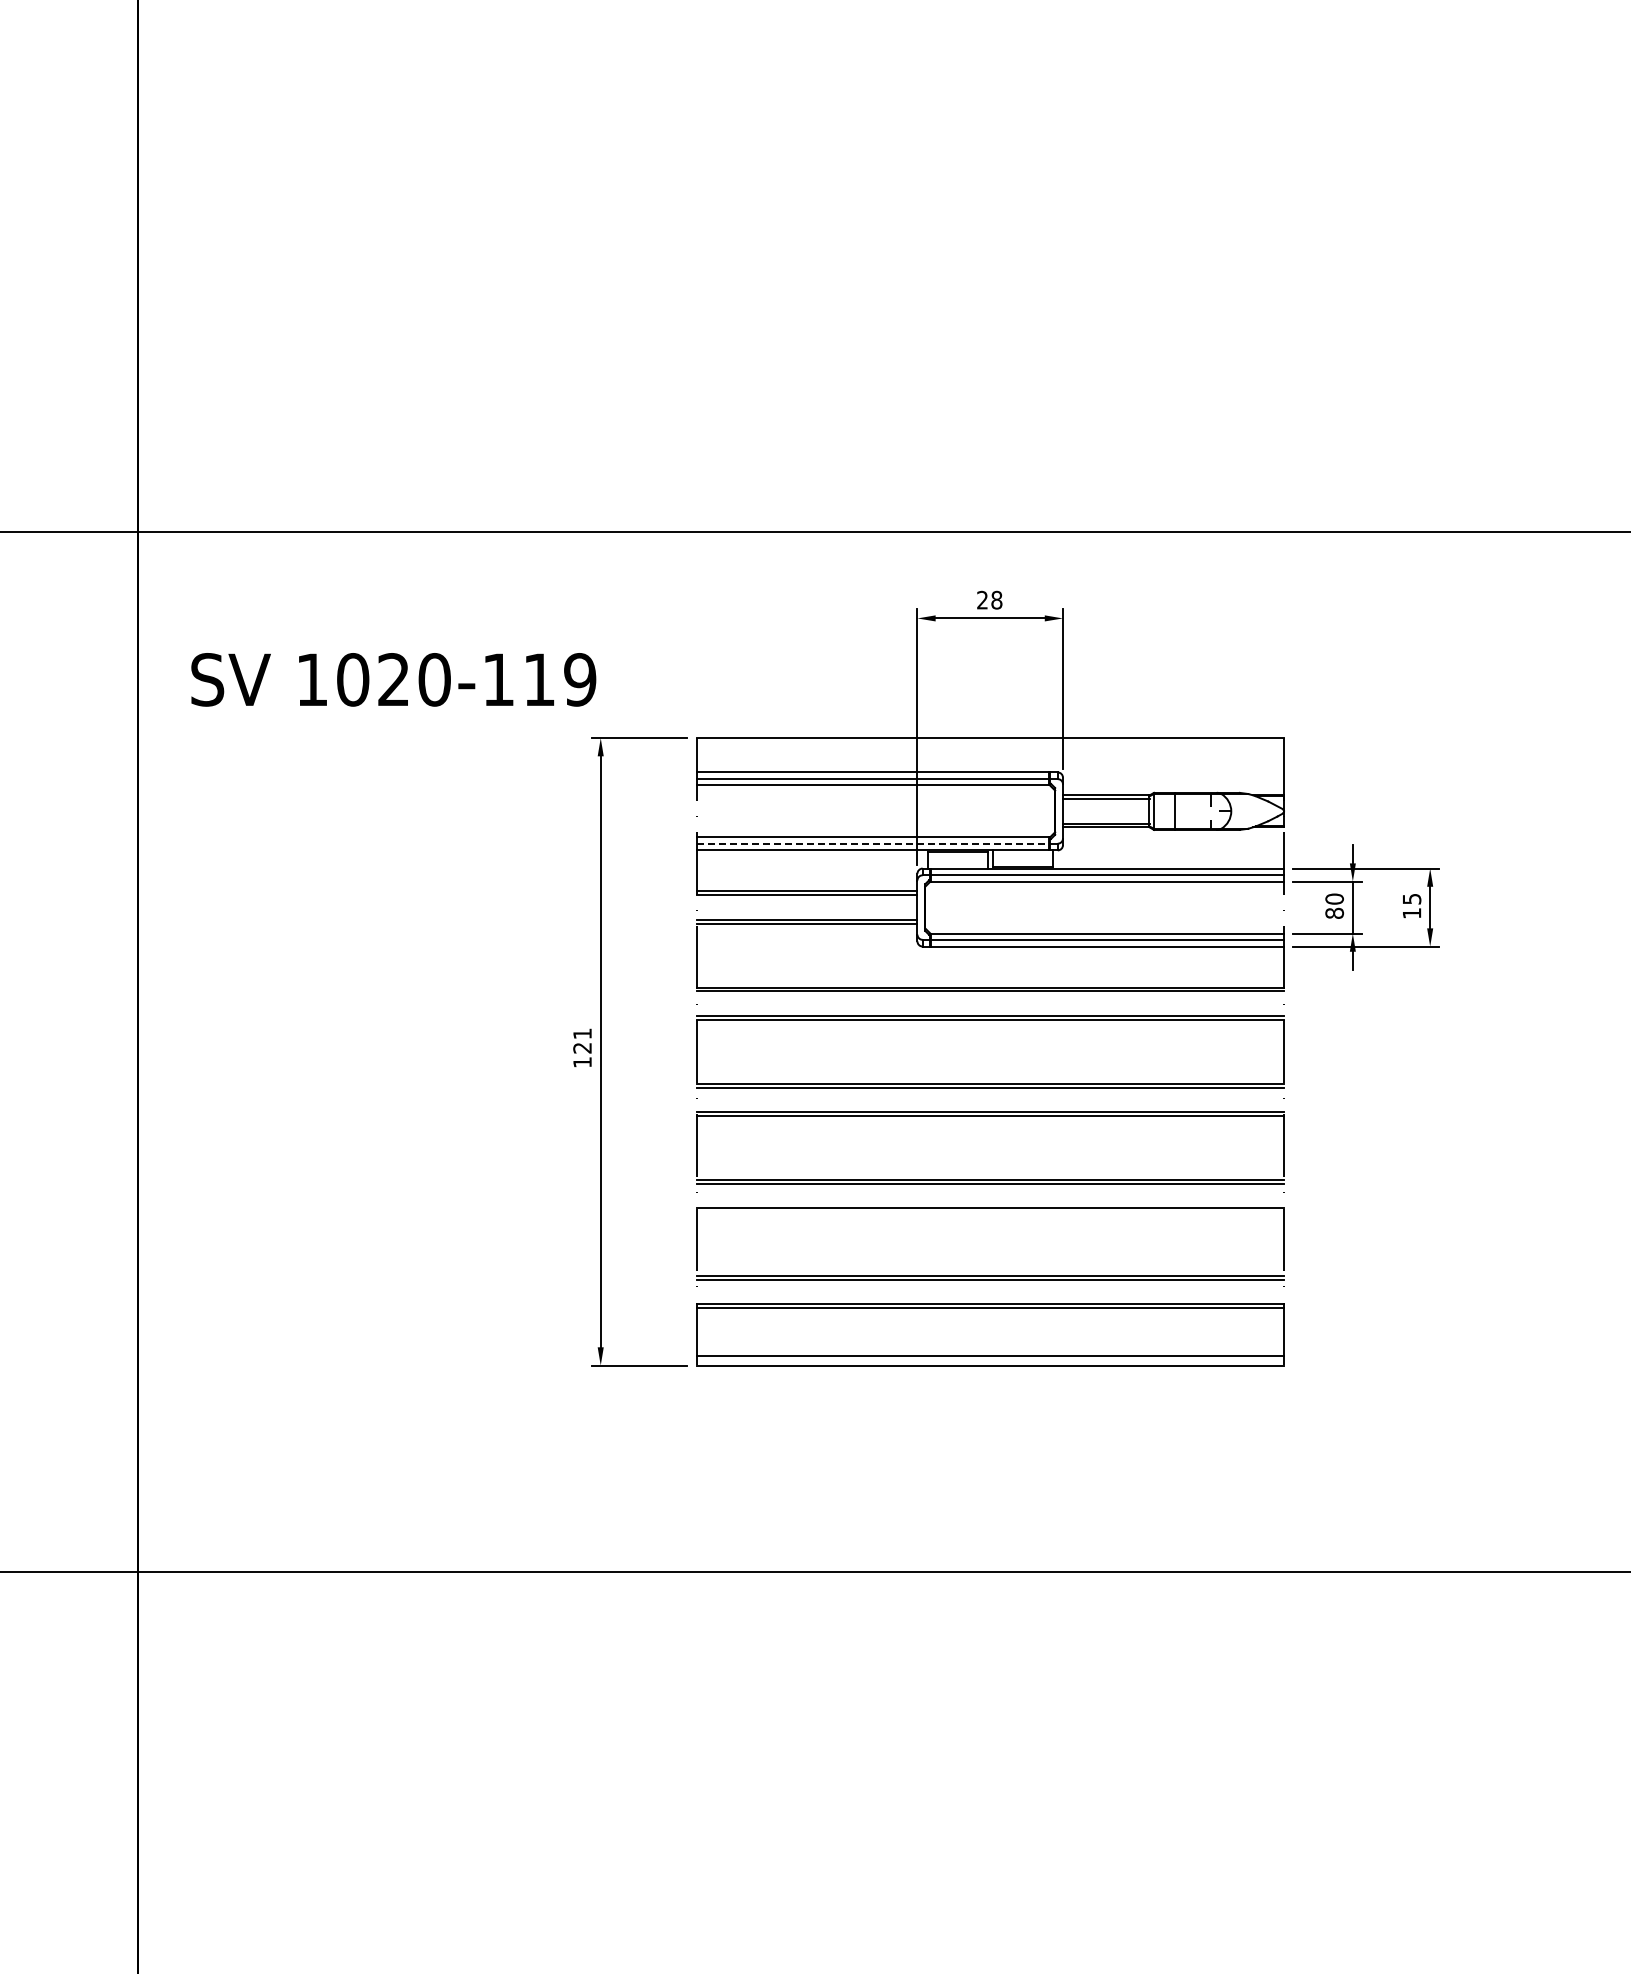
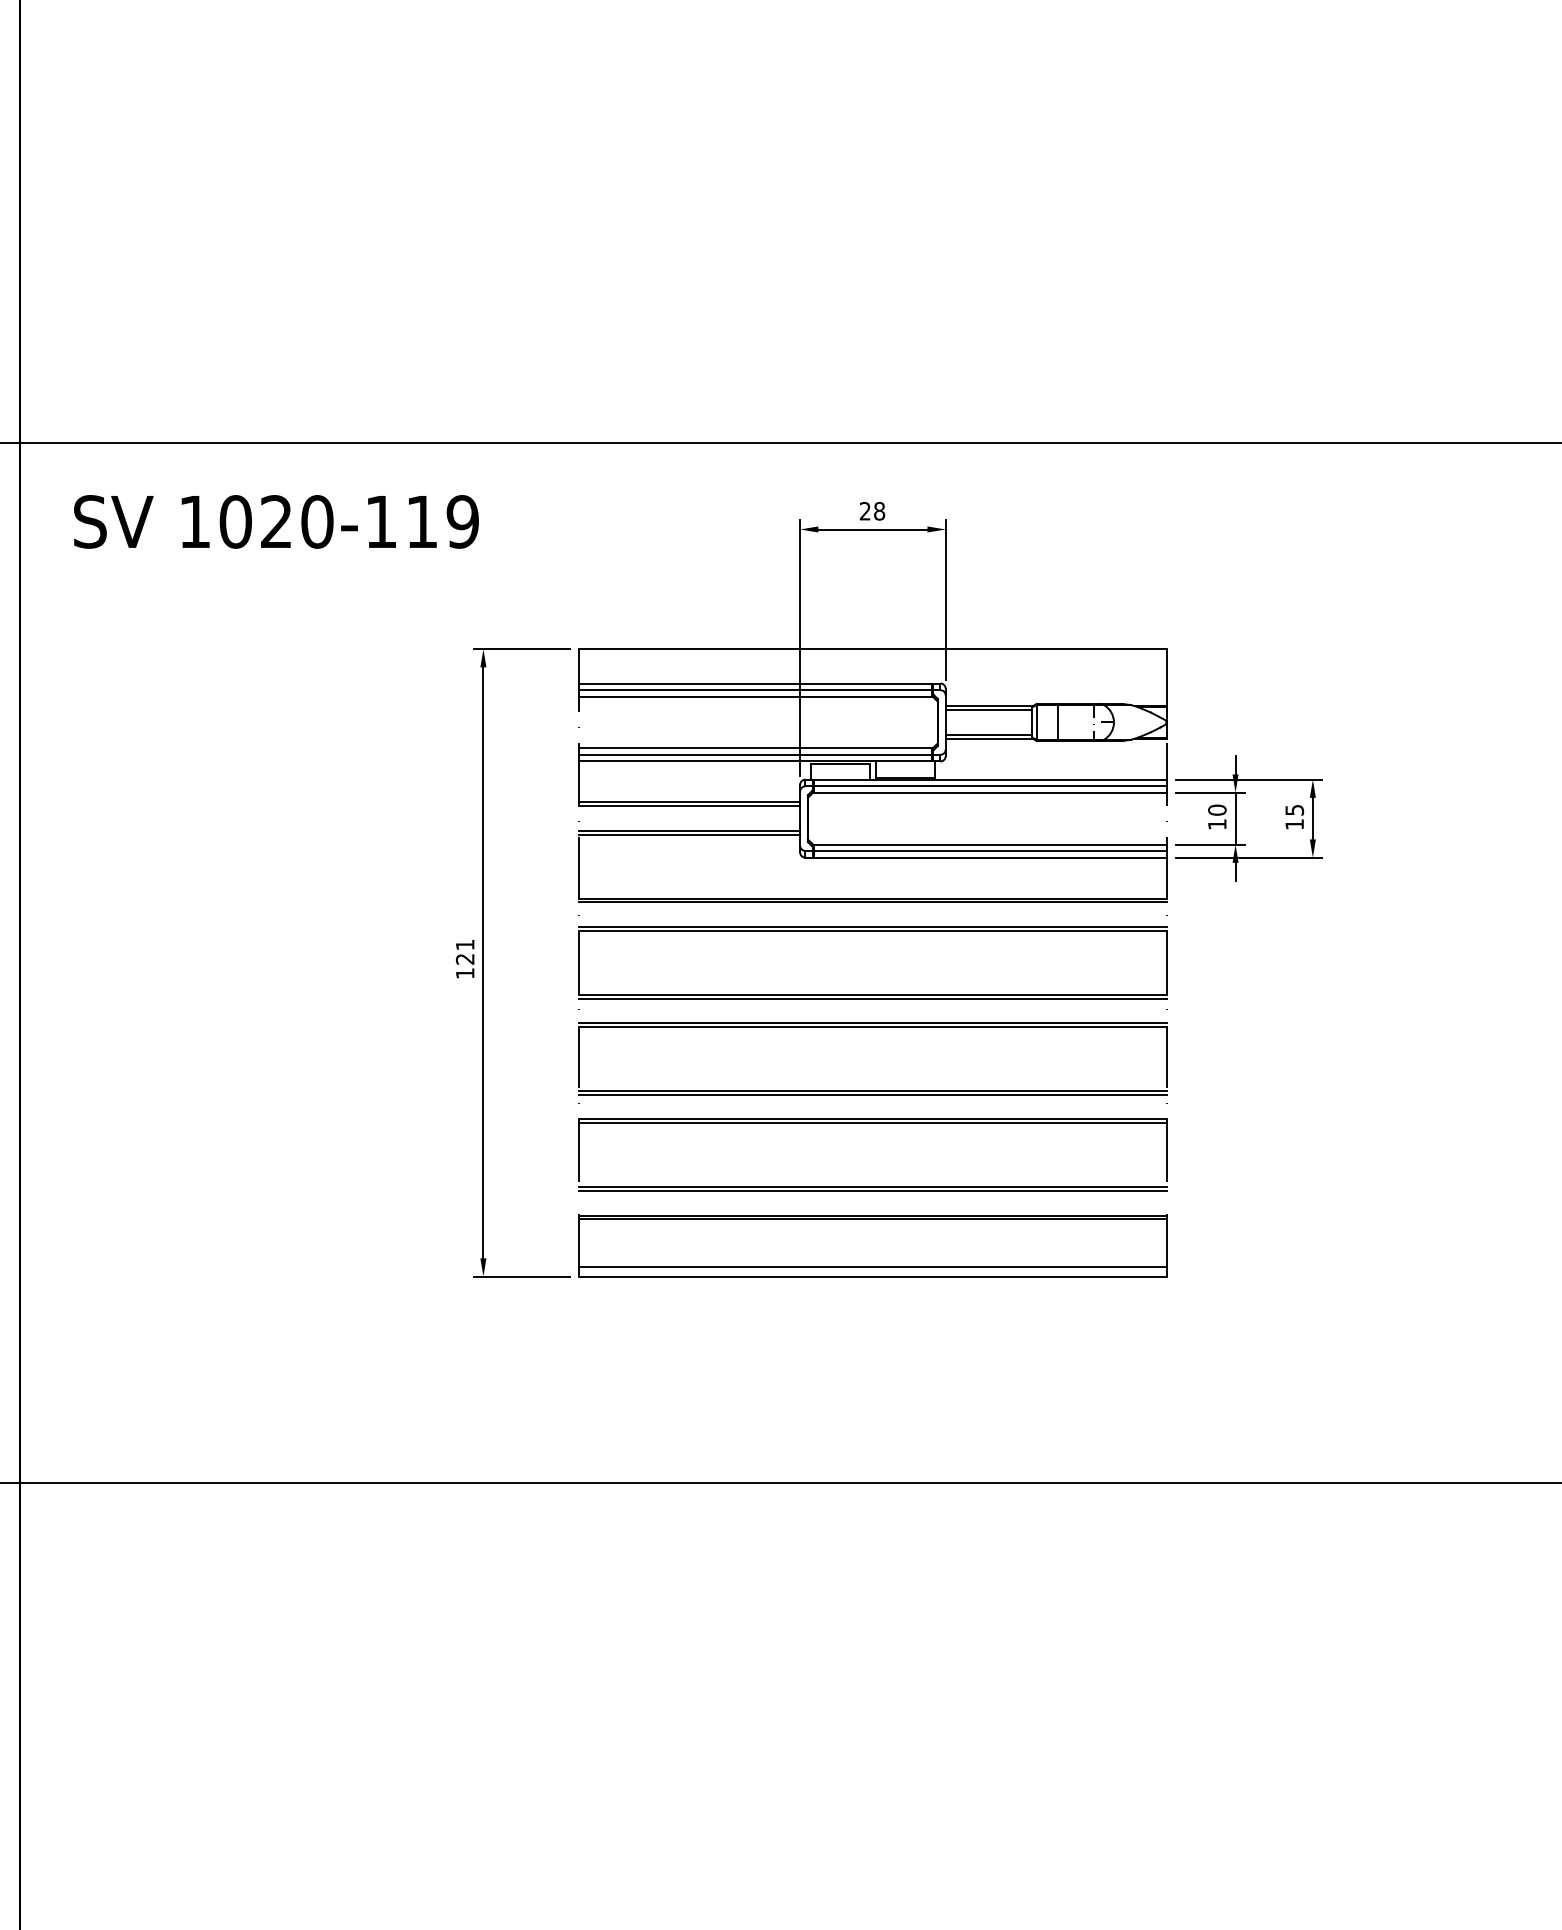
text: (393, 679) -> (276, 521), moved
line: (873, 843) -> (756, 754), dashed -> solid
text: (1334, 912) -> (1217, 823), 80 -> 10
line: (989, 1212) -> (872, 1123), added

